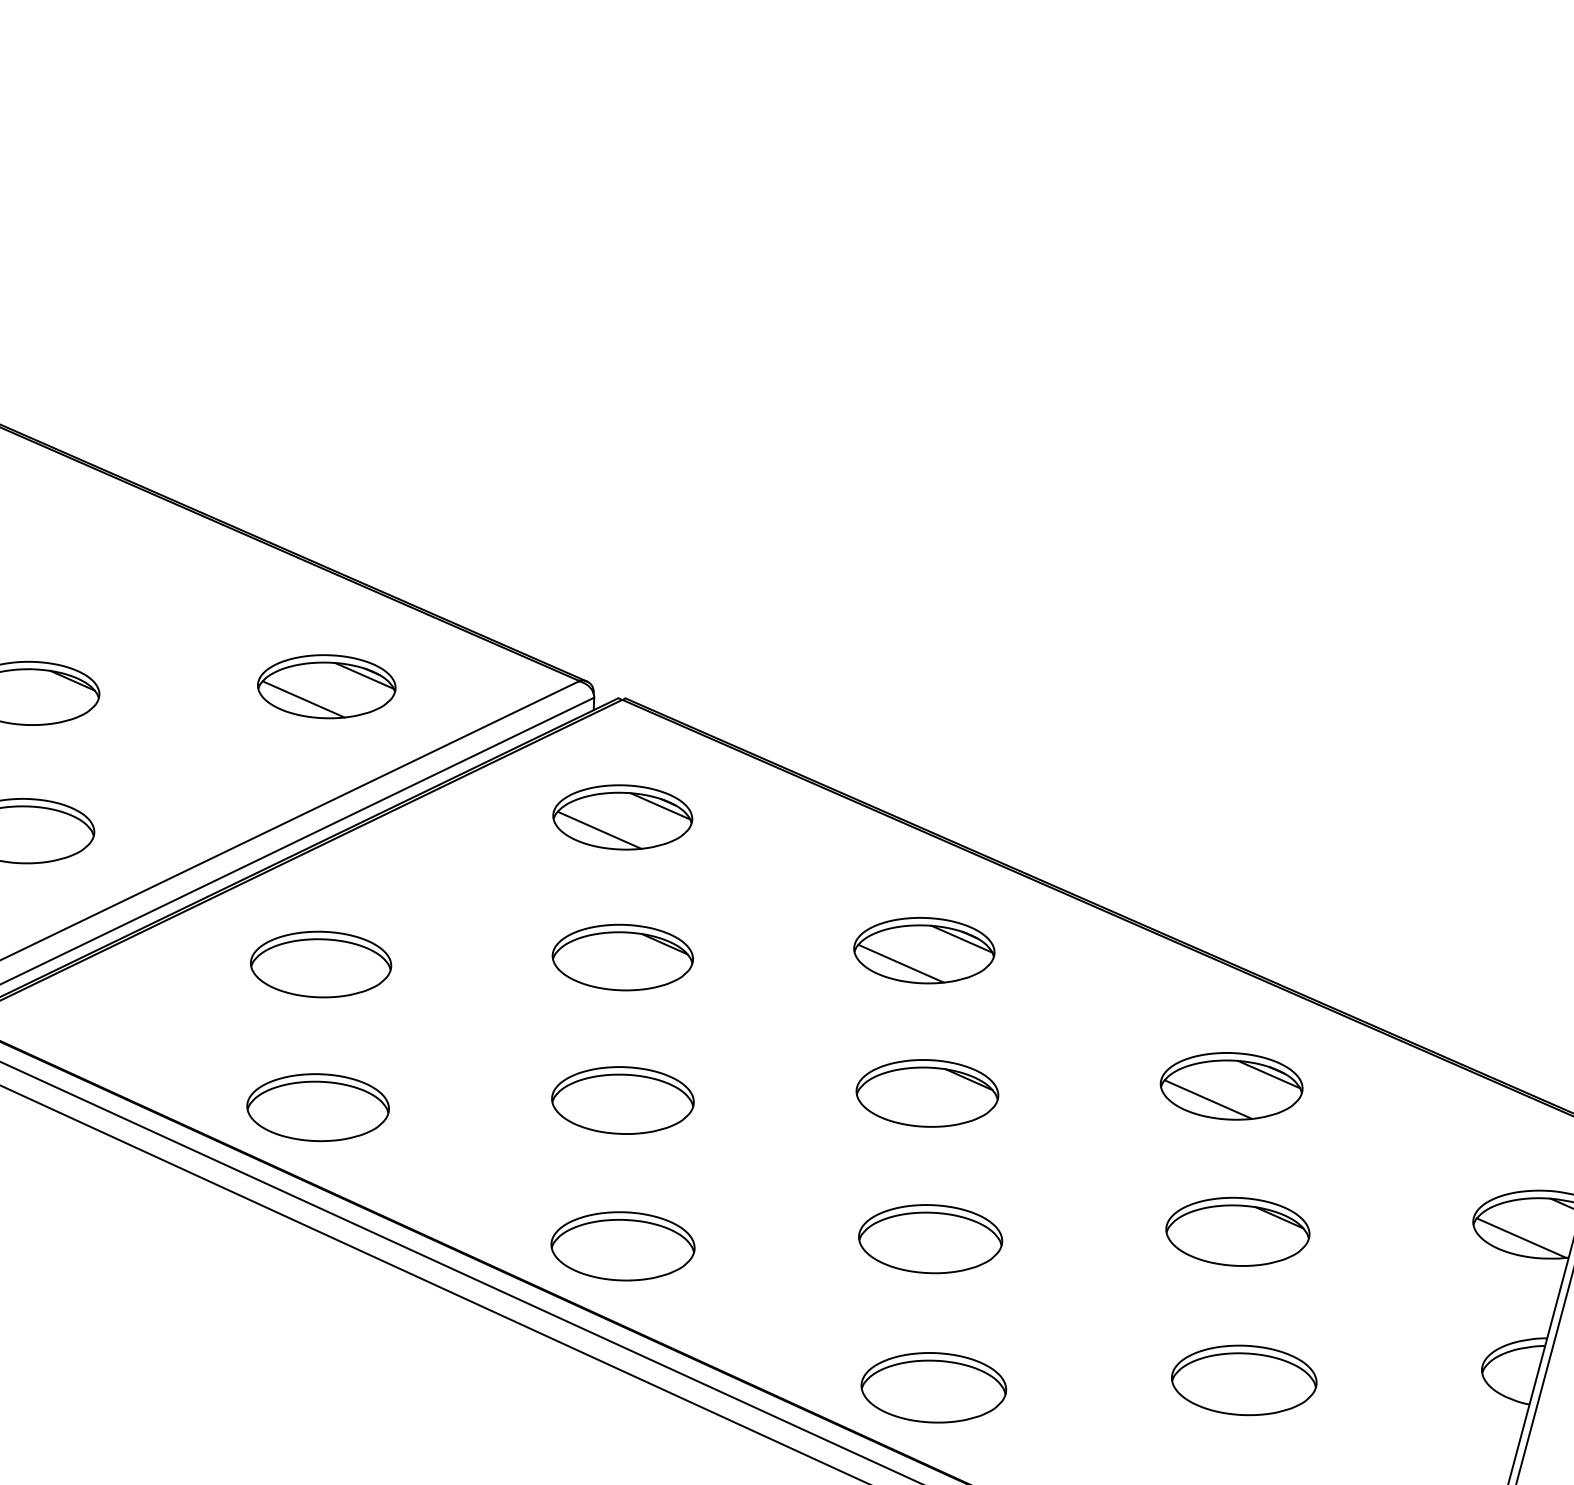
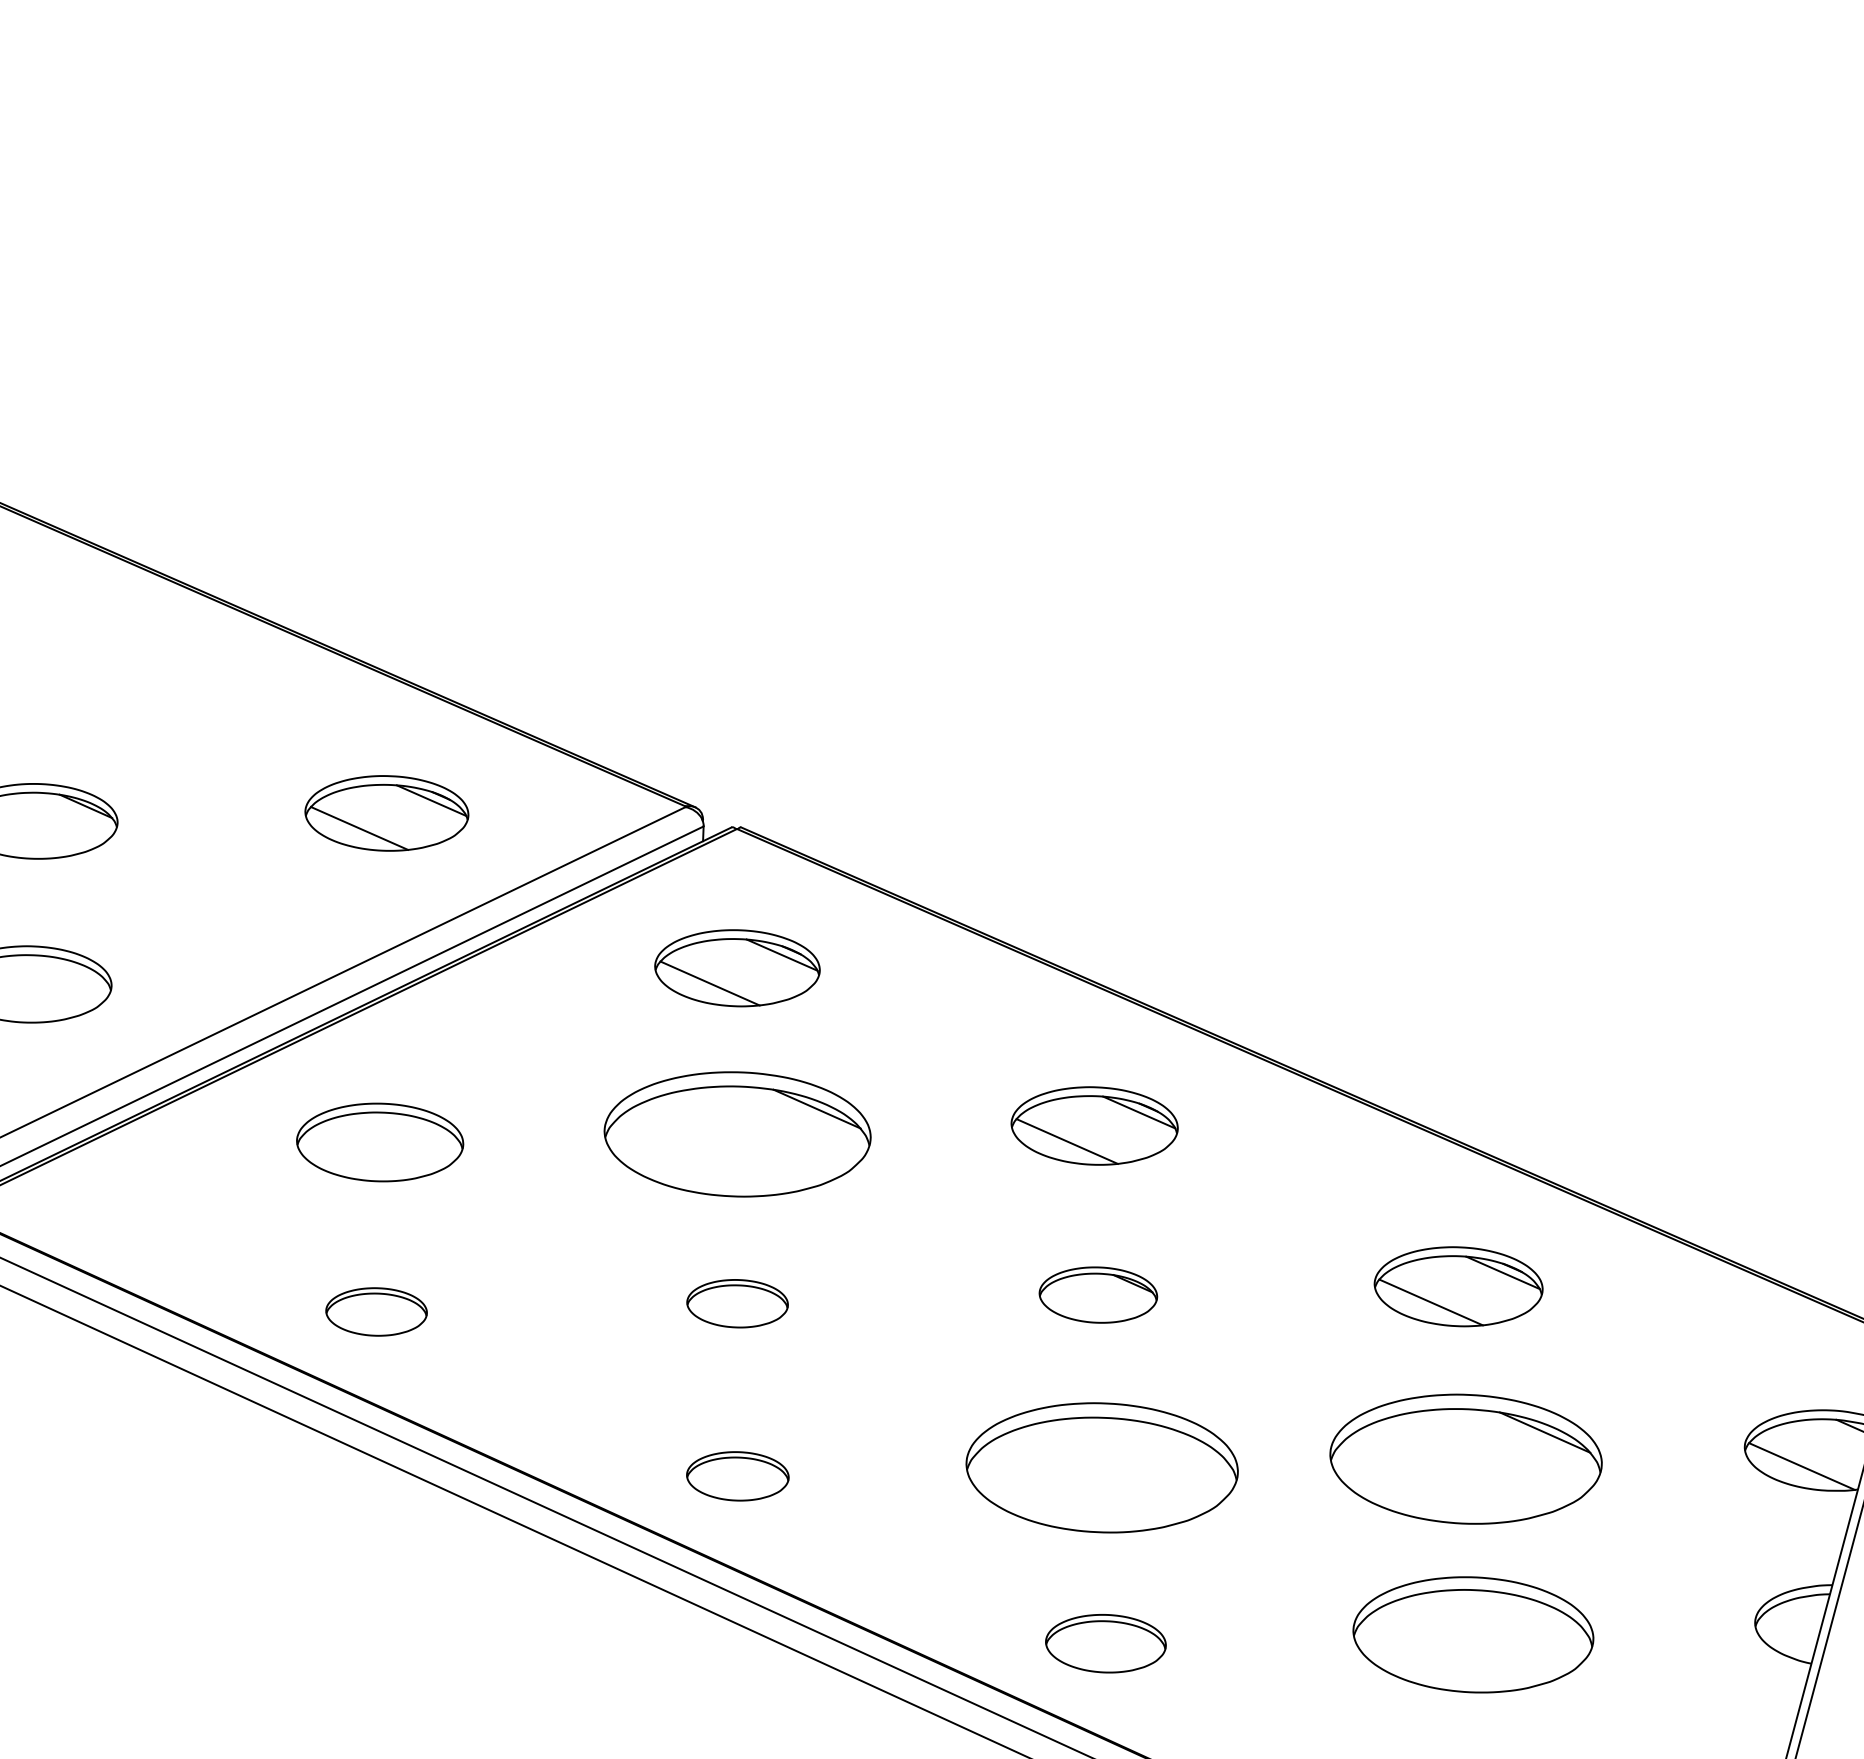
part: (622, 956) -> (737, 1133), size x1.6
part: (927, 1092) -> (1098, 1294), size x0.7
part: (622, 1100) -> (737, 1303), size x0.6
part: (317, 1107) -> (376, 1311), size x0.6
part: (1237, 1231) -> (1465, 1458), size x1.6
part: (930, 1238) -> (1101, 1467), size x1.6
part: (622, 1246) -> (737, 1476), size x0.6
part: (1244, 1380) -> (1473, 1635), size x1.4
part: (933, 1387) -> (1105, 1643), size x0.7

